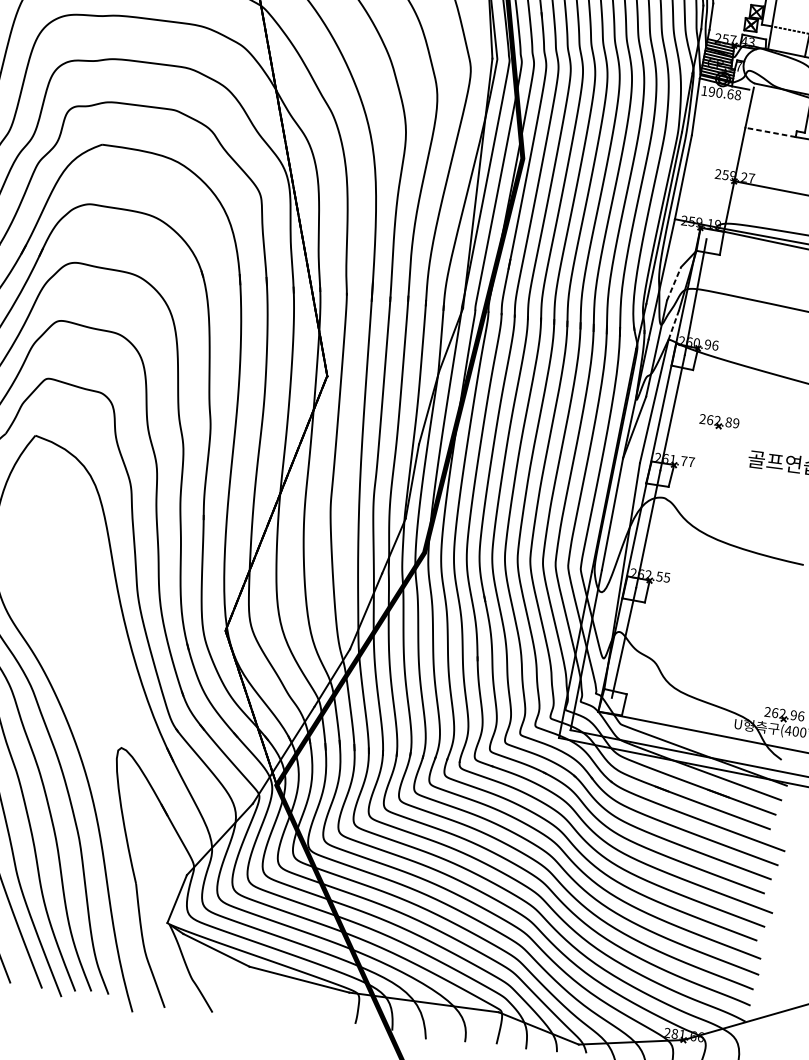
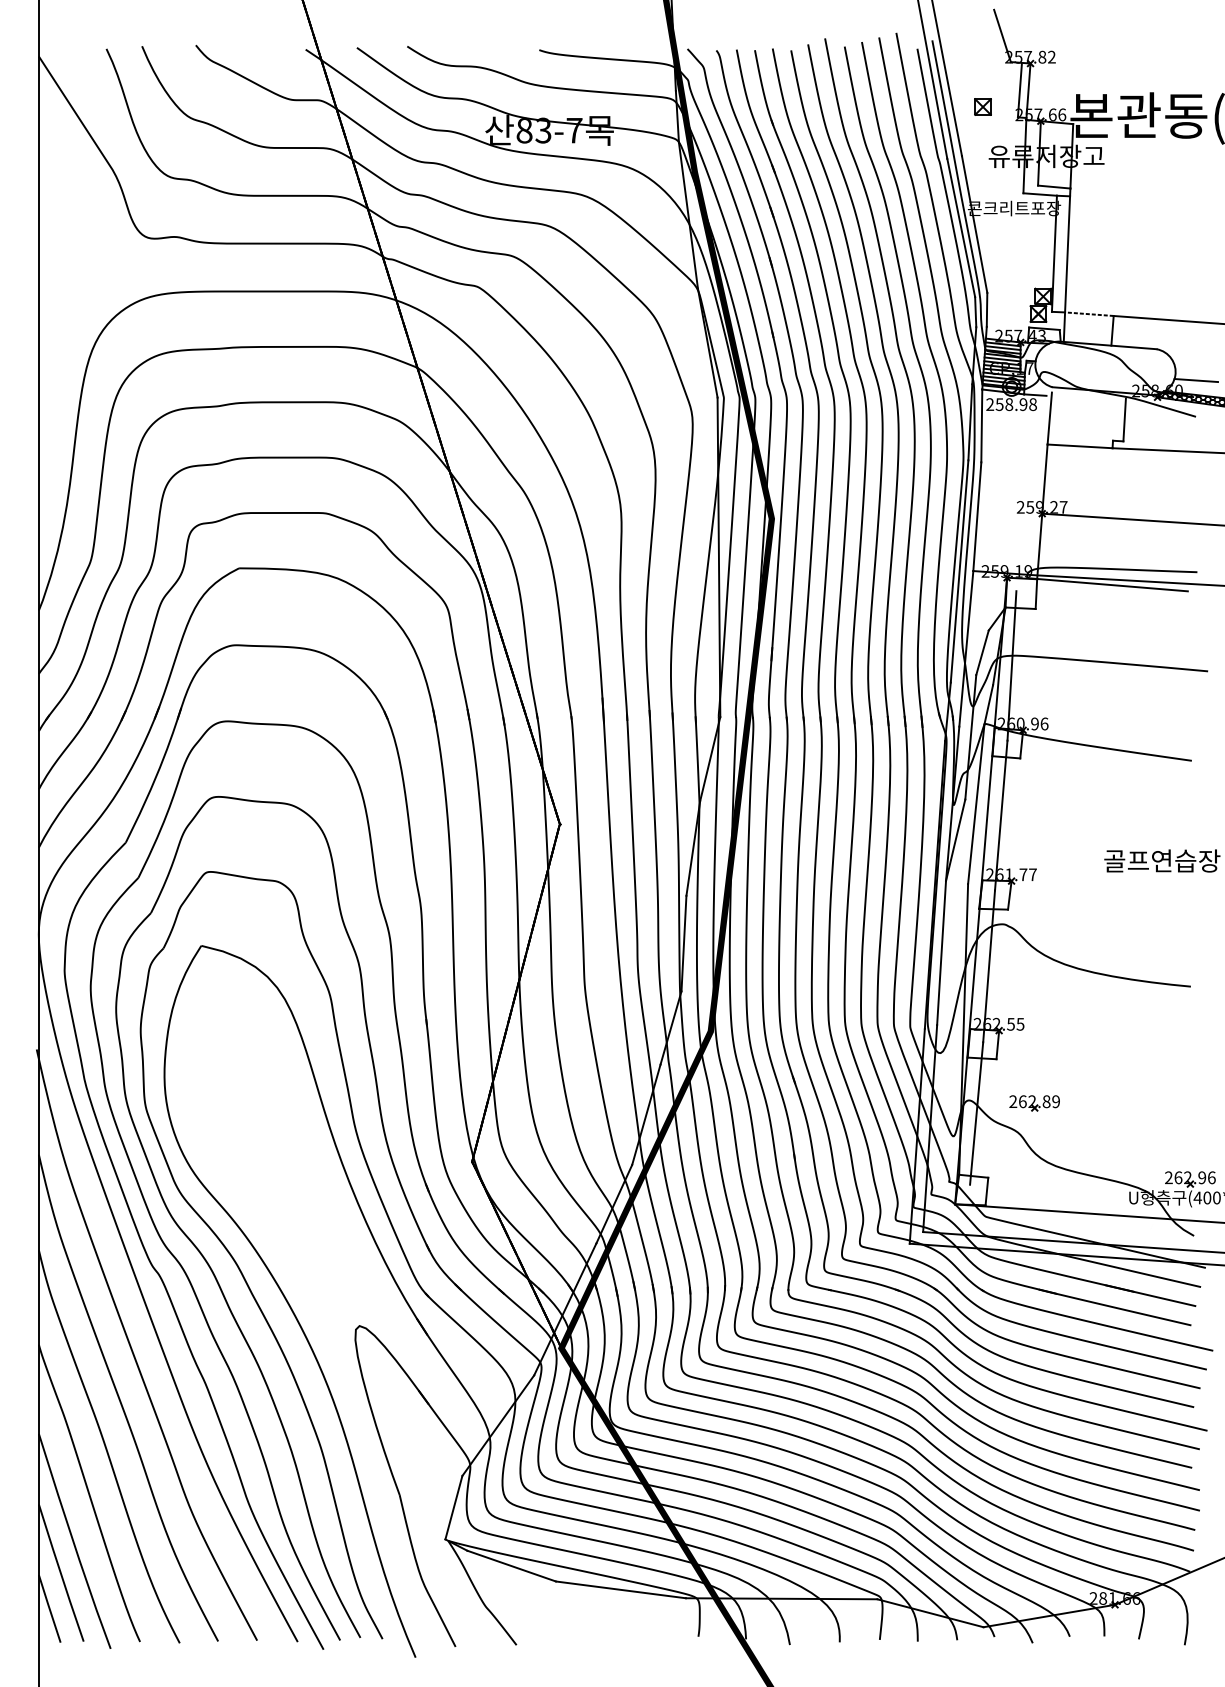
text: (717, 92) -> (1006, 404), 190.68 -> 258.98
line: (770, 132) -> (1080, 446), dashed -> solid
line: (674, 283) -> (982, 652), dashed -> solid
line: (673, 324) -> (988, 704), dashed -> solid
part: (719, 422) -> (1034, 1103), moved

